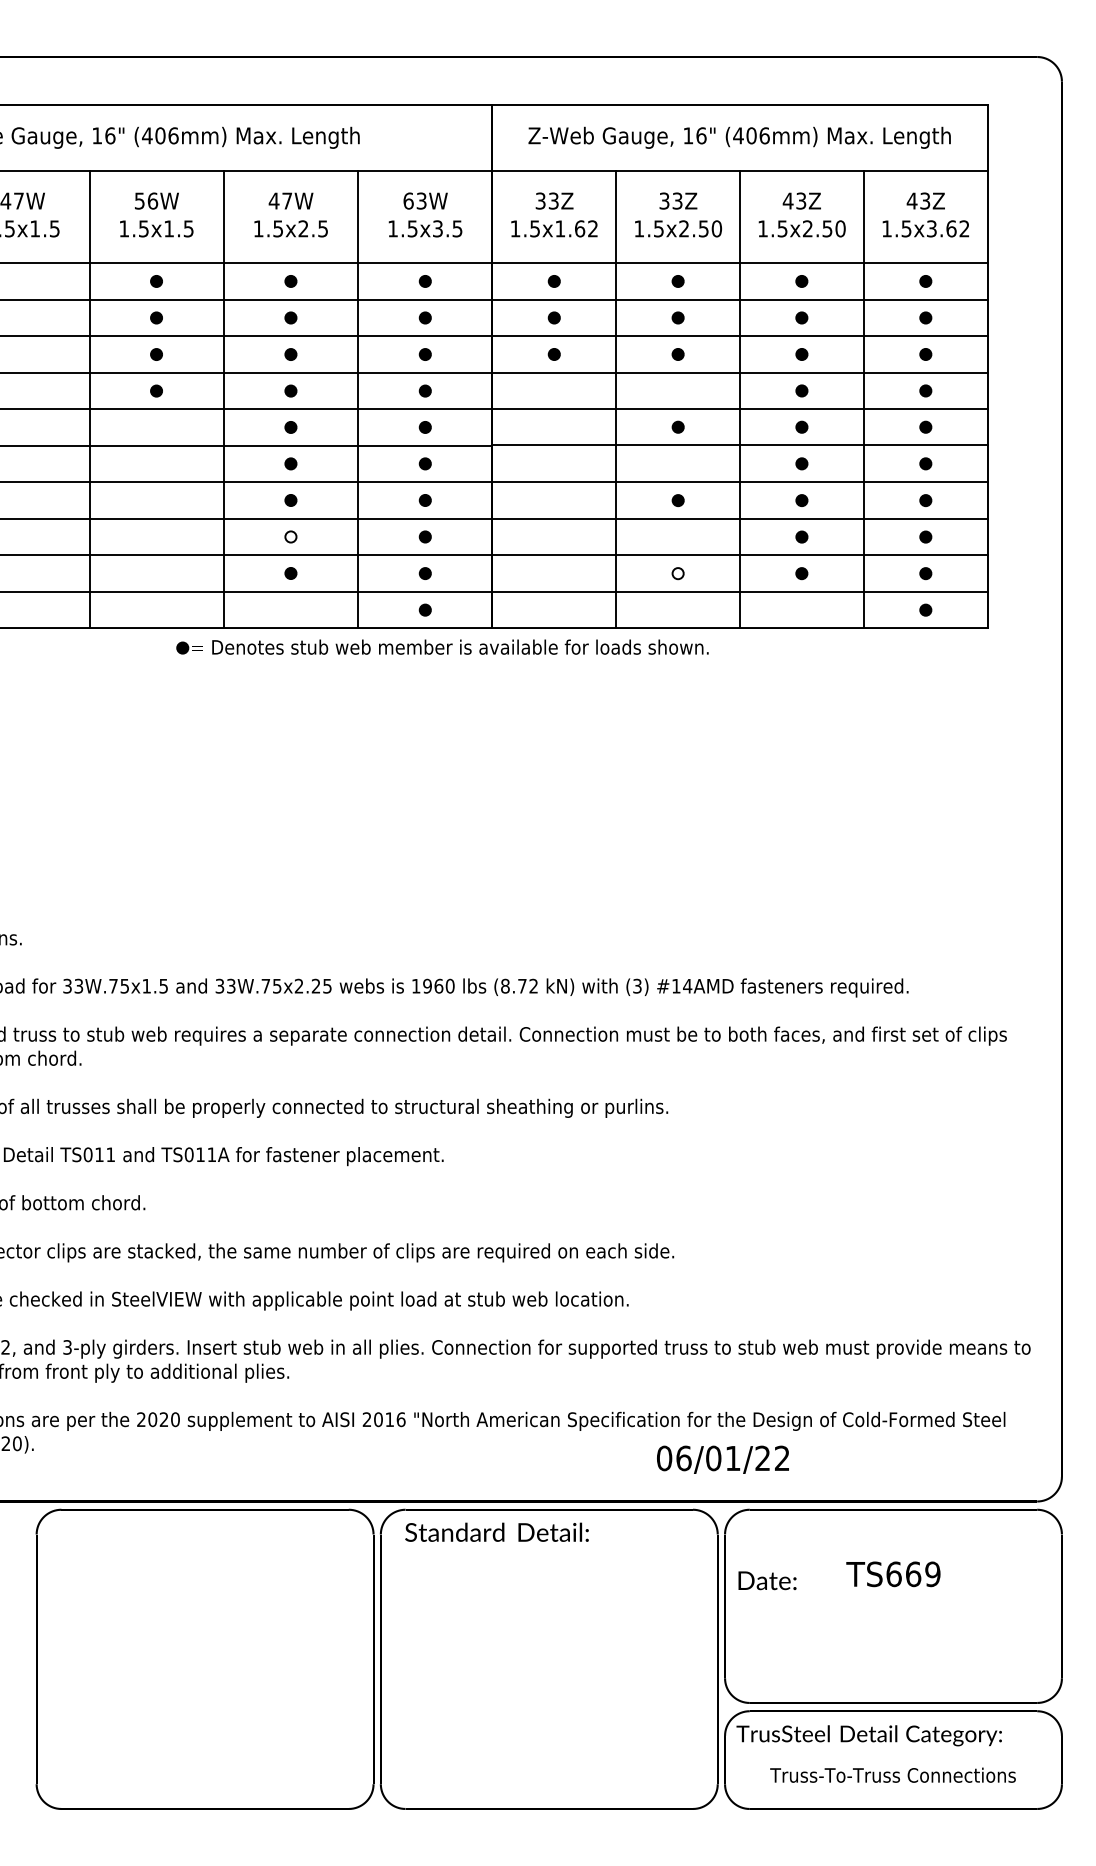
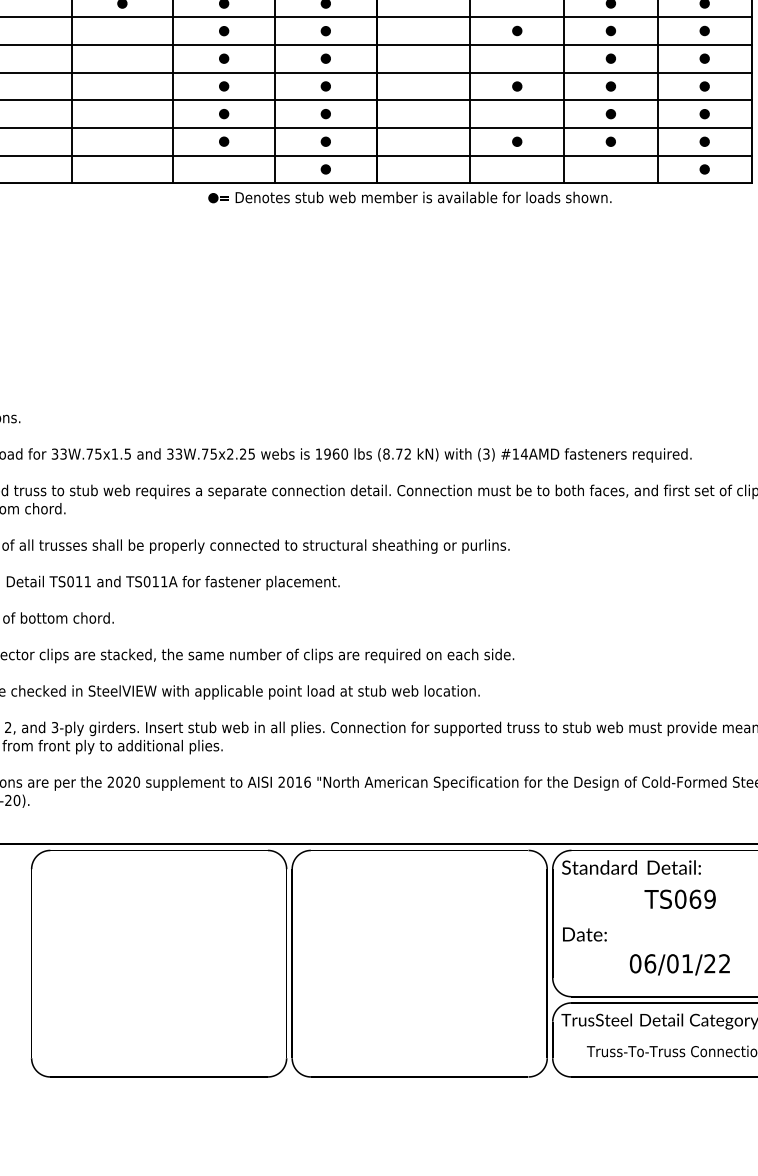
fill: (290, 536) -> (223, 113), added
fill: (677, 573) -> (516, 141), added
part: (442, 646) -> (410, 196), moved
text: (722, 1459) -> (679, 964), moved
text: (496, 1531) -> (631, 866), moved
text: (893, 1573) -> (680, 898), TS669 -> TS069
text: (767, 1580) -> (584, 934), moved

